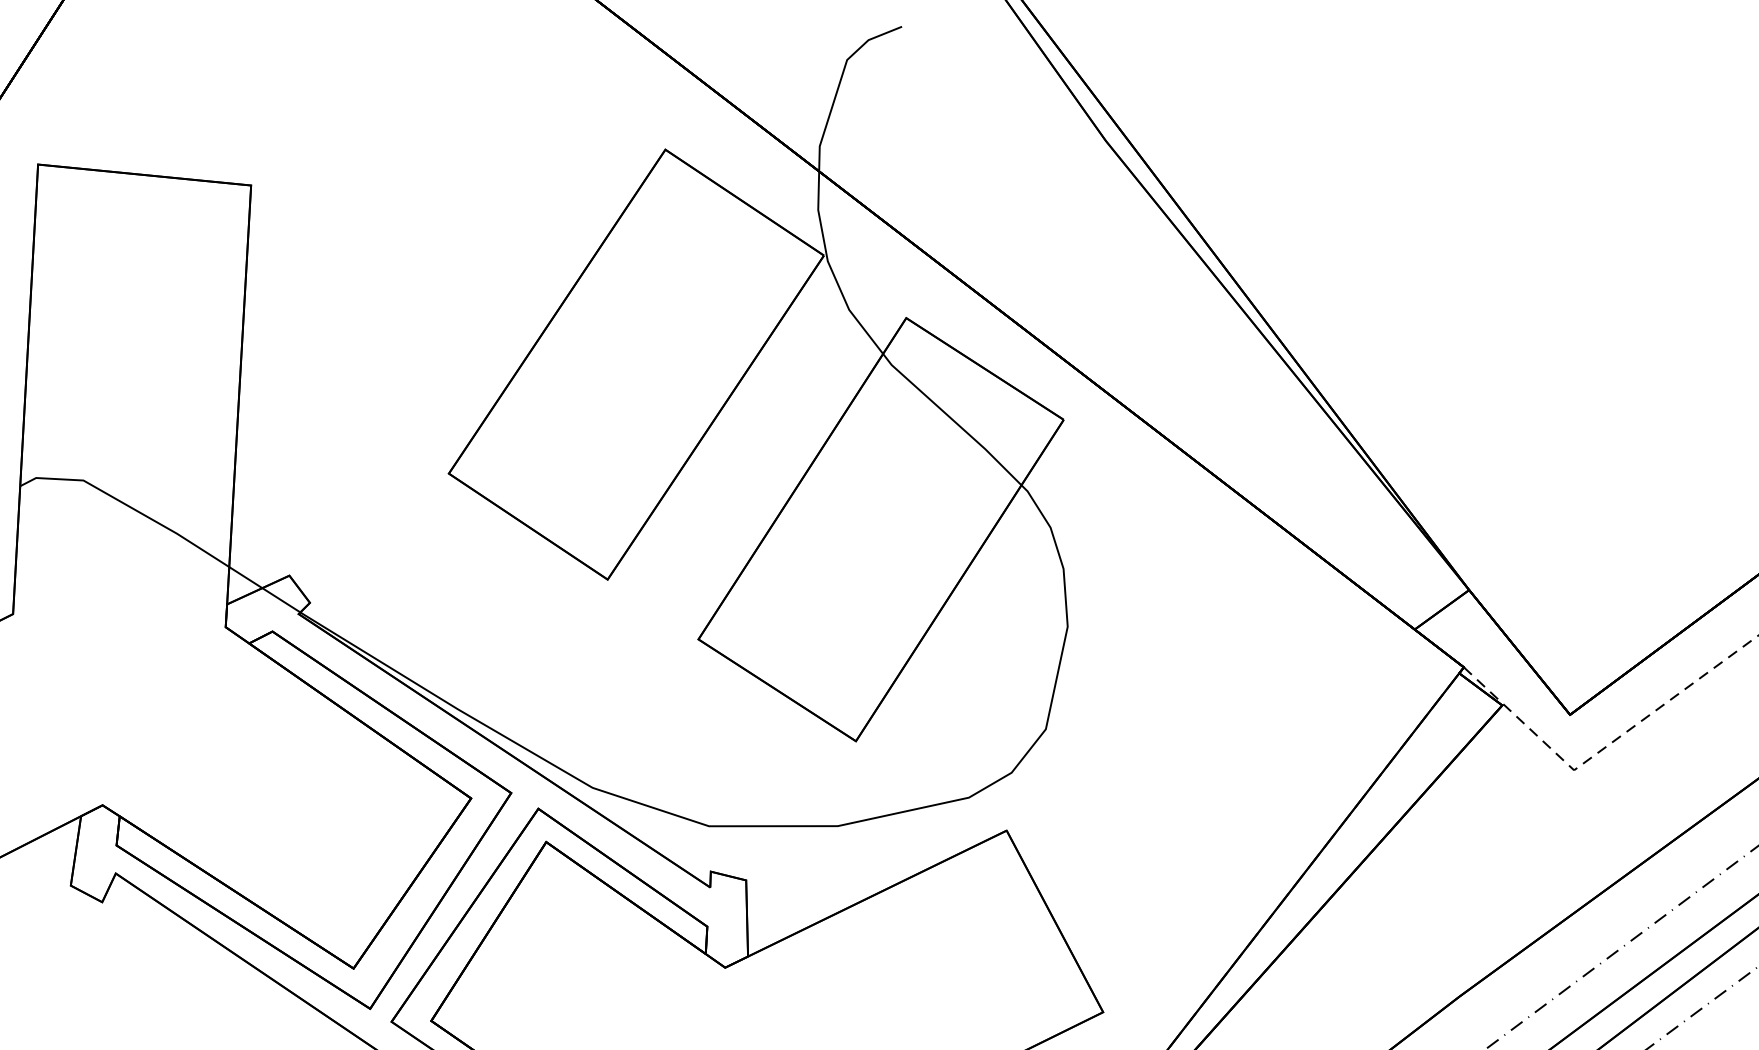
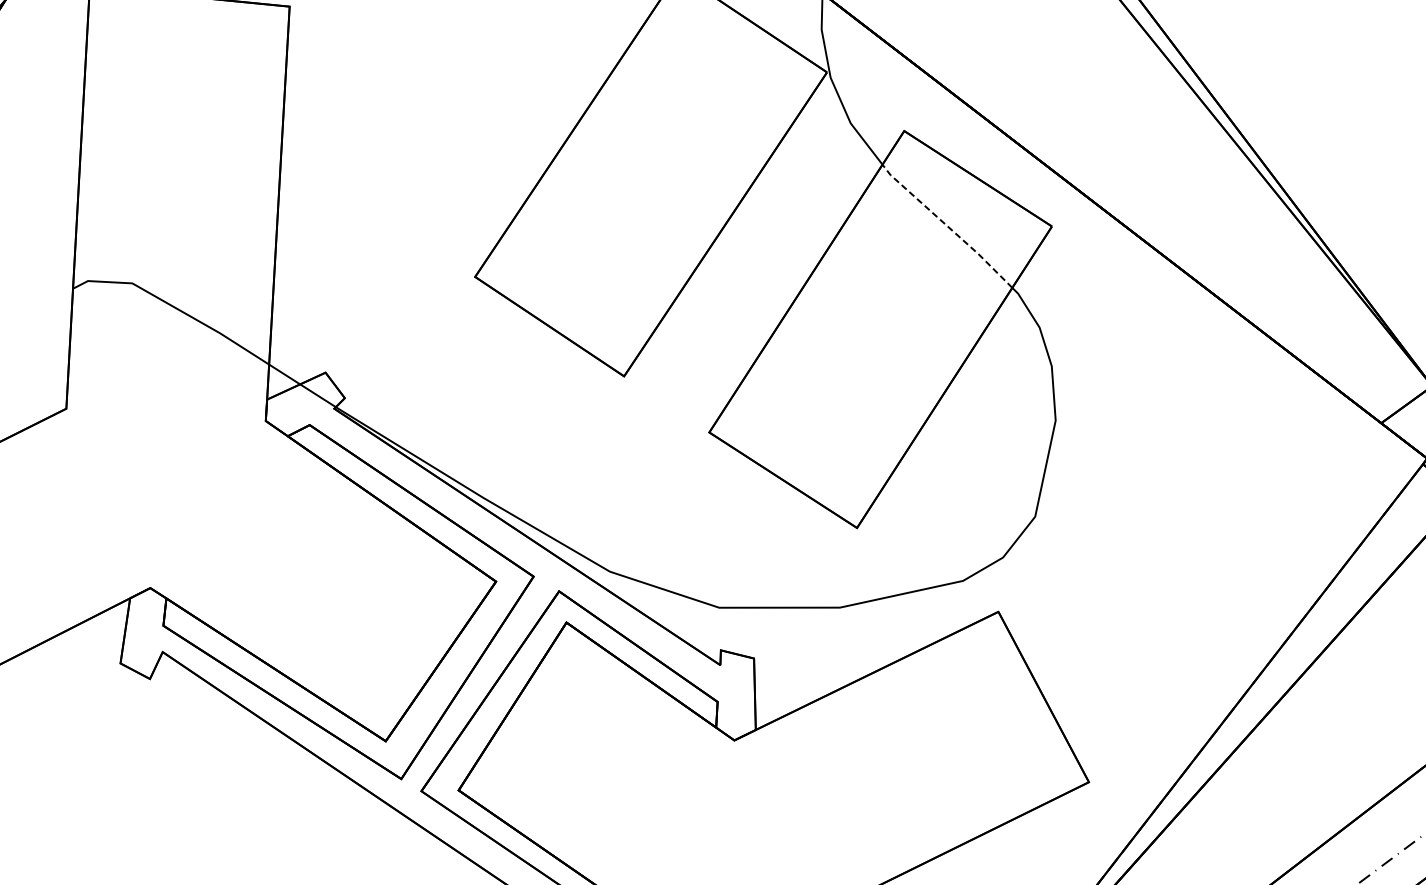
line: (951, 419) -> (946, 226), solid -> dashed

